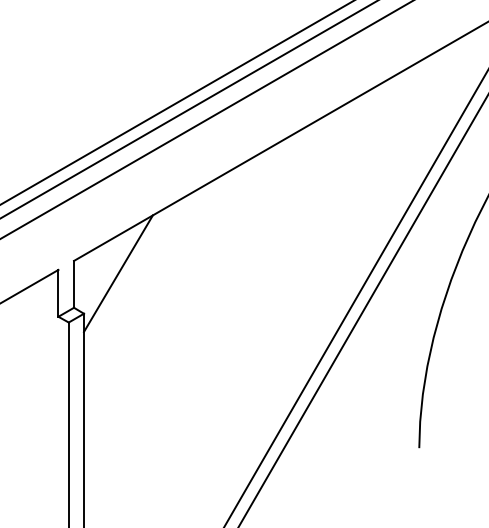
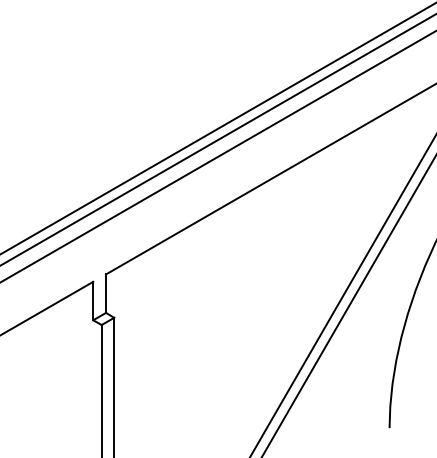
line: (118, 273) -> (142, 284), removed

